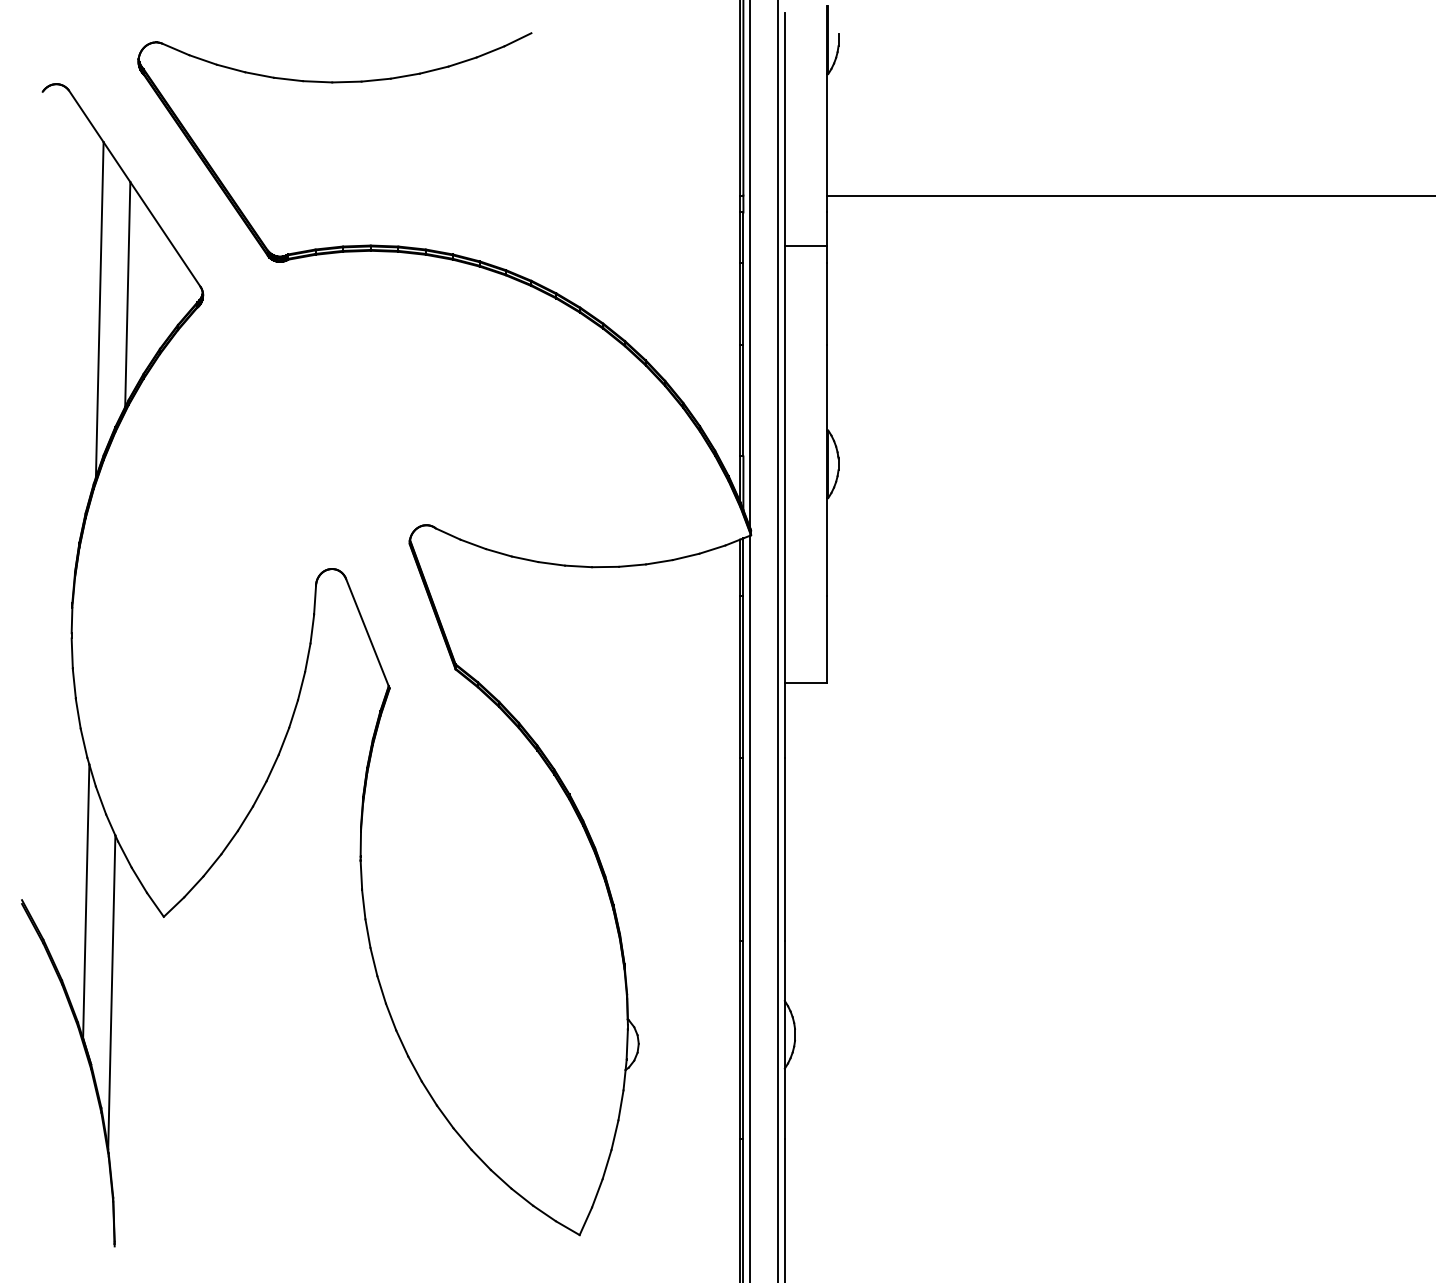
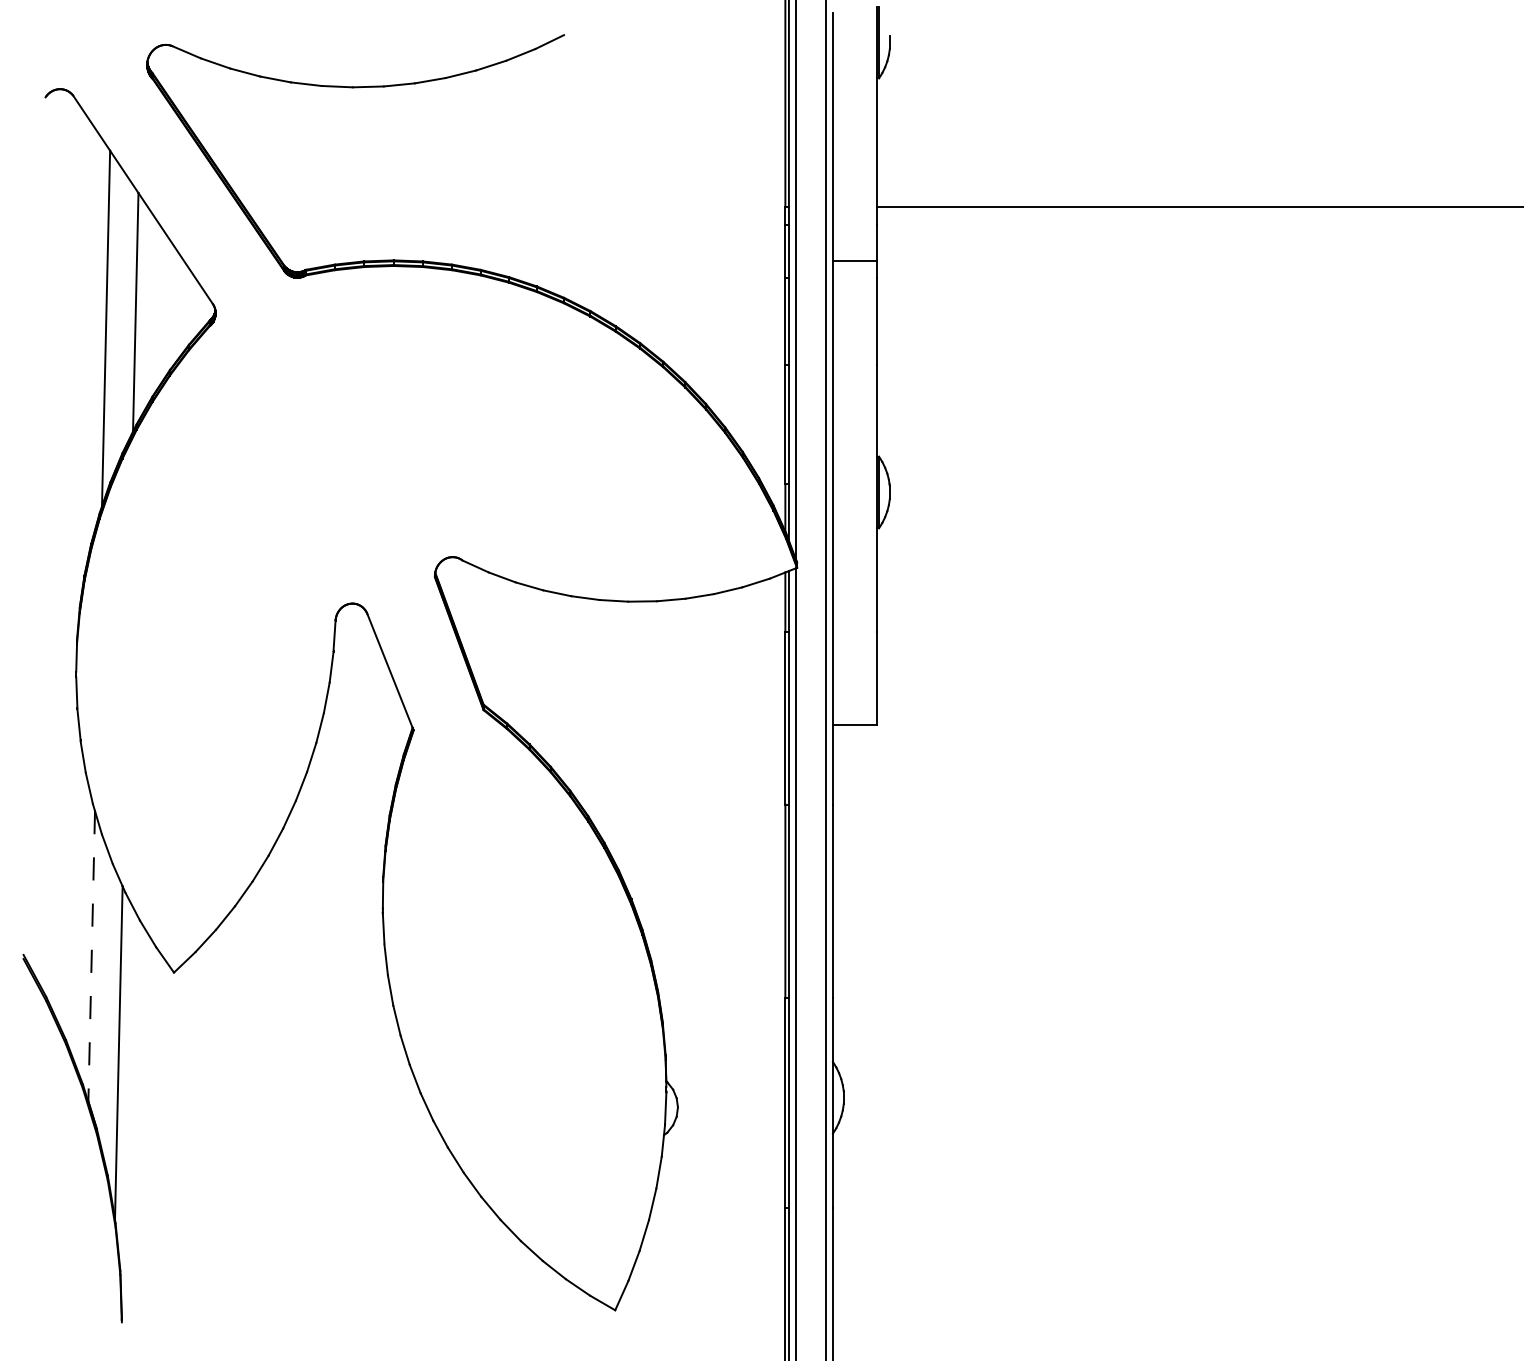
line: (86, 901) -> (91, 956), solid -> dashed

